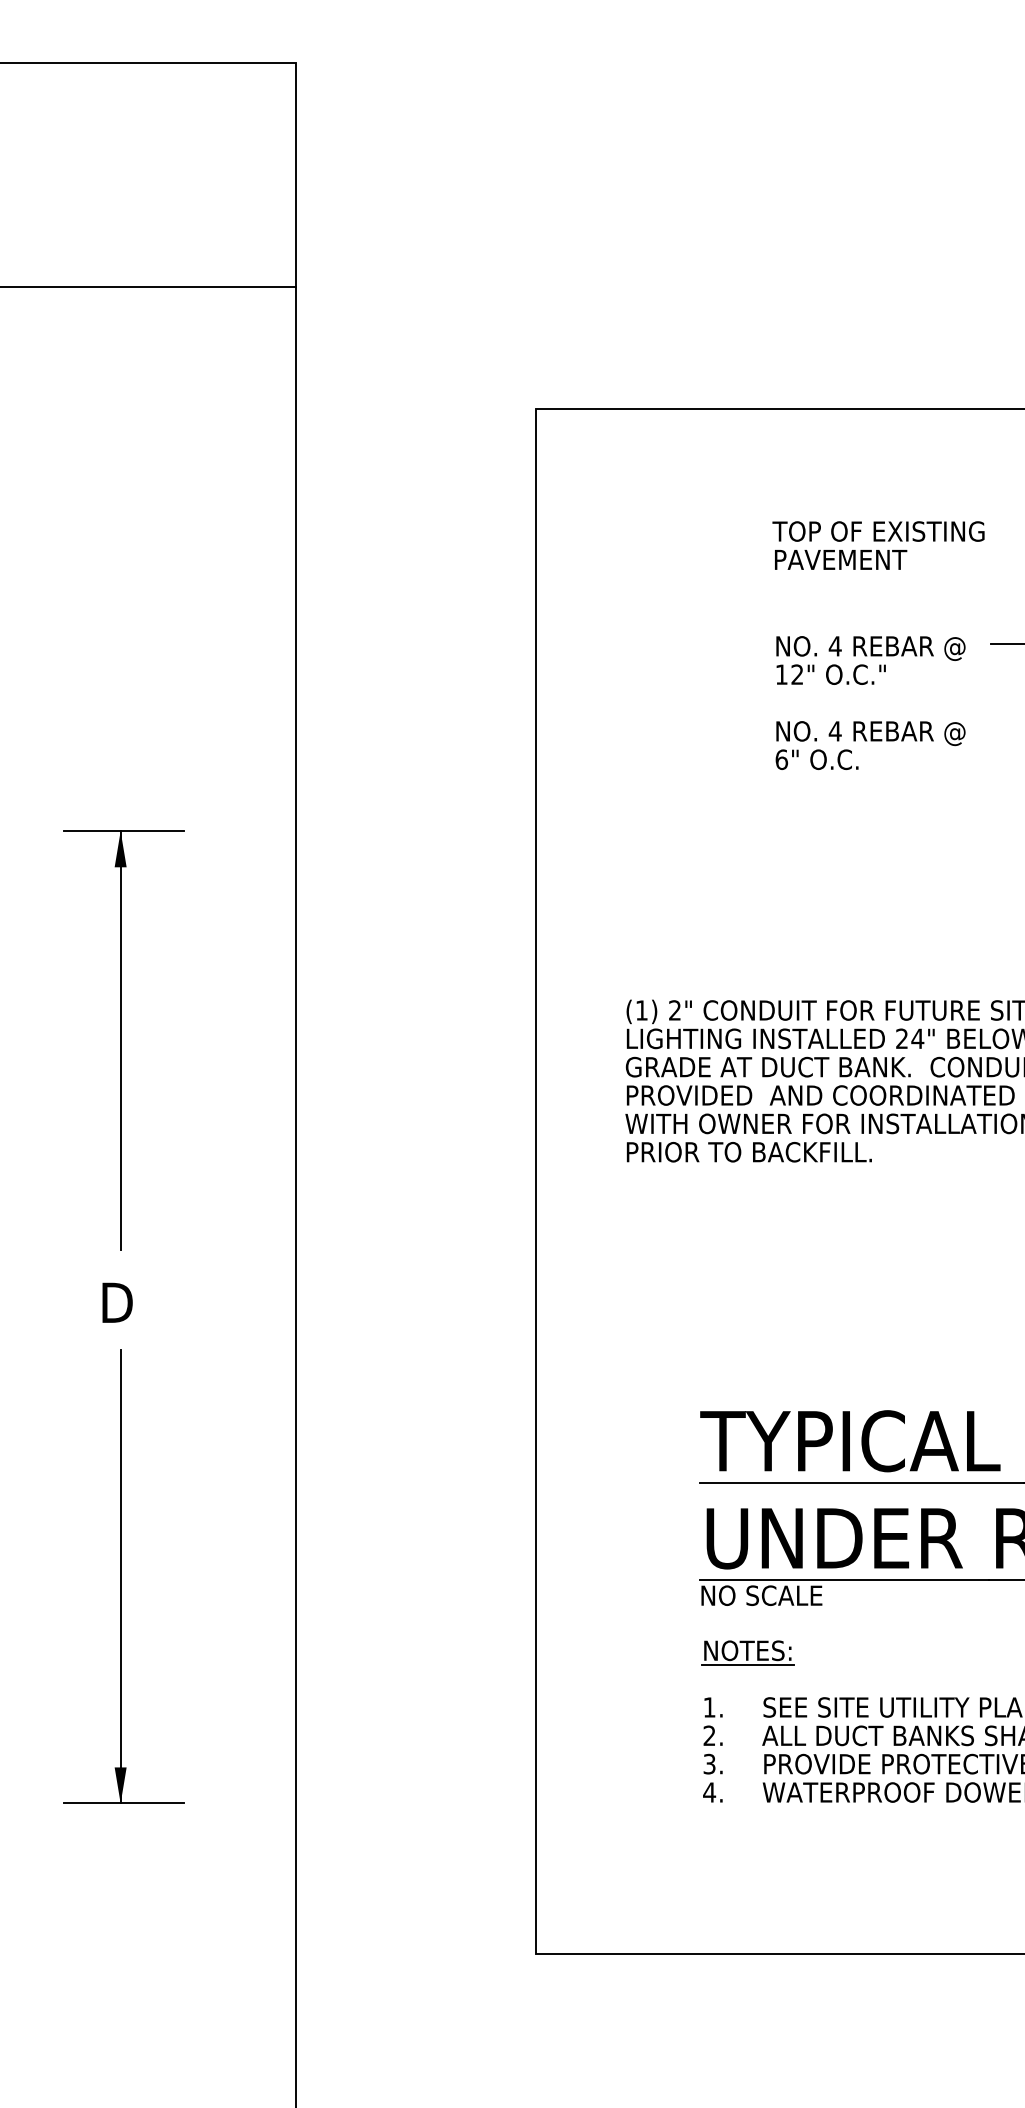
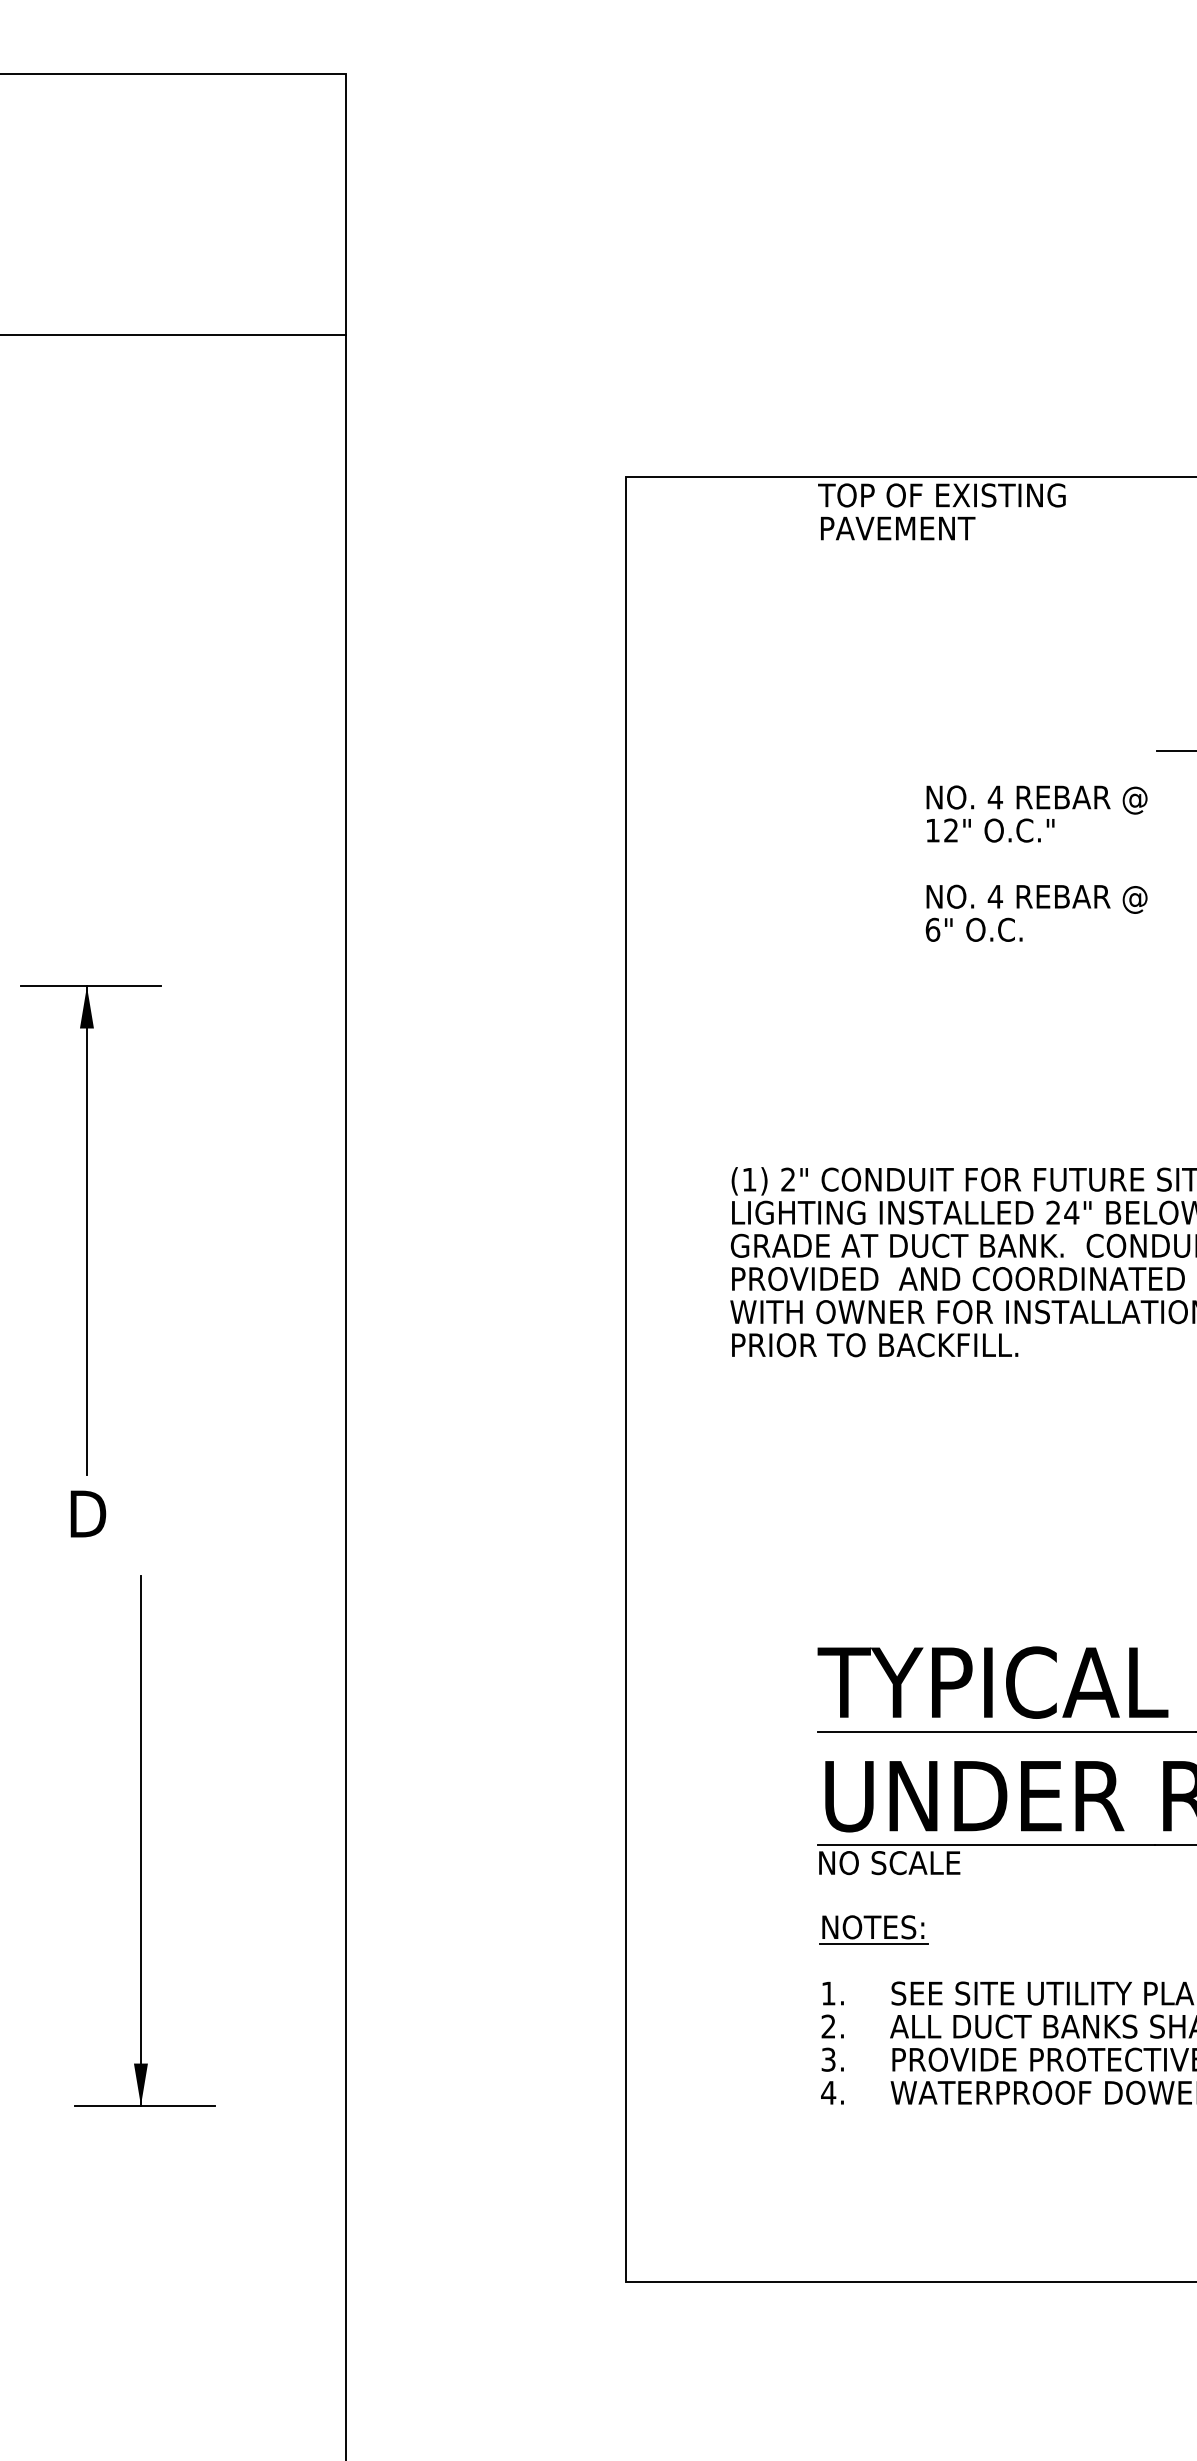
text: (878, 545) -> (941, 511), moved
text: (870, 702) -> (1036, 863), moved
part: (123, 1040) -> (90, 1230), moved
text: (117, 1302) -> (88, 1513), moved

